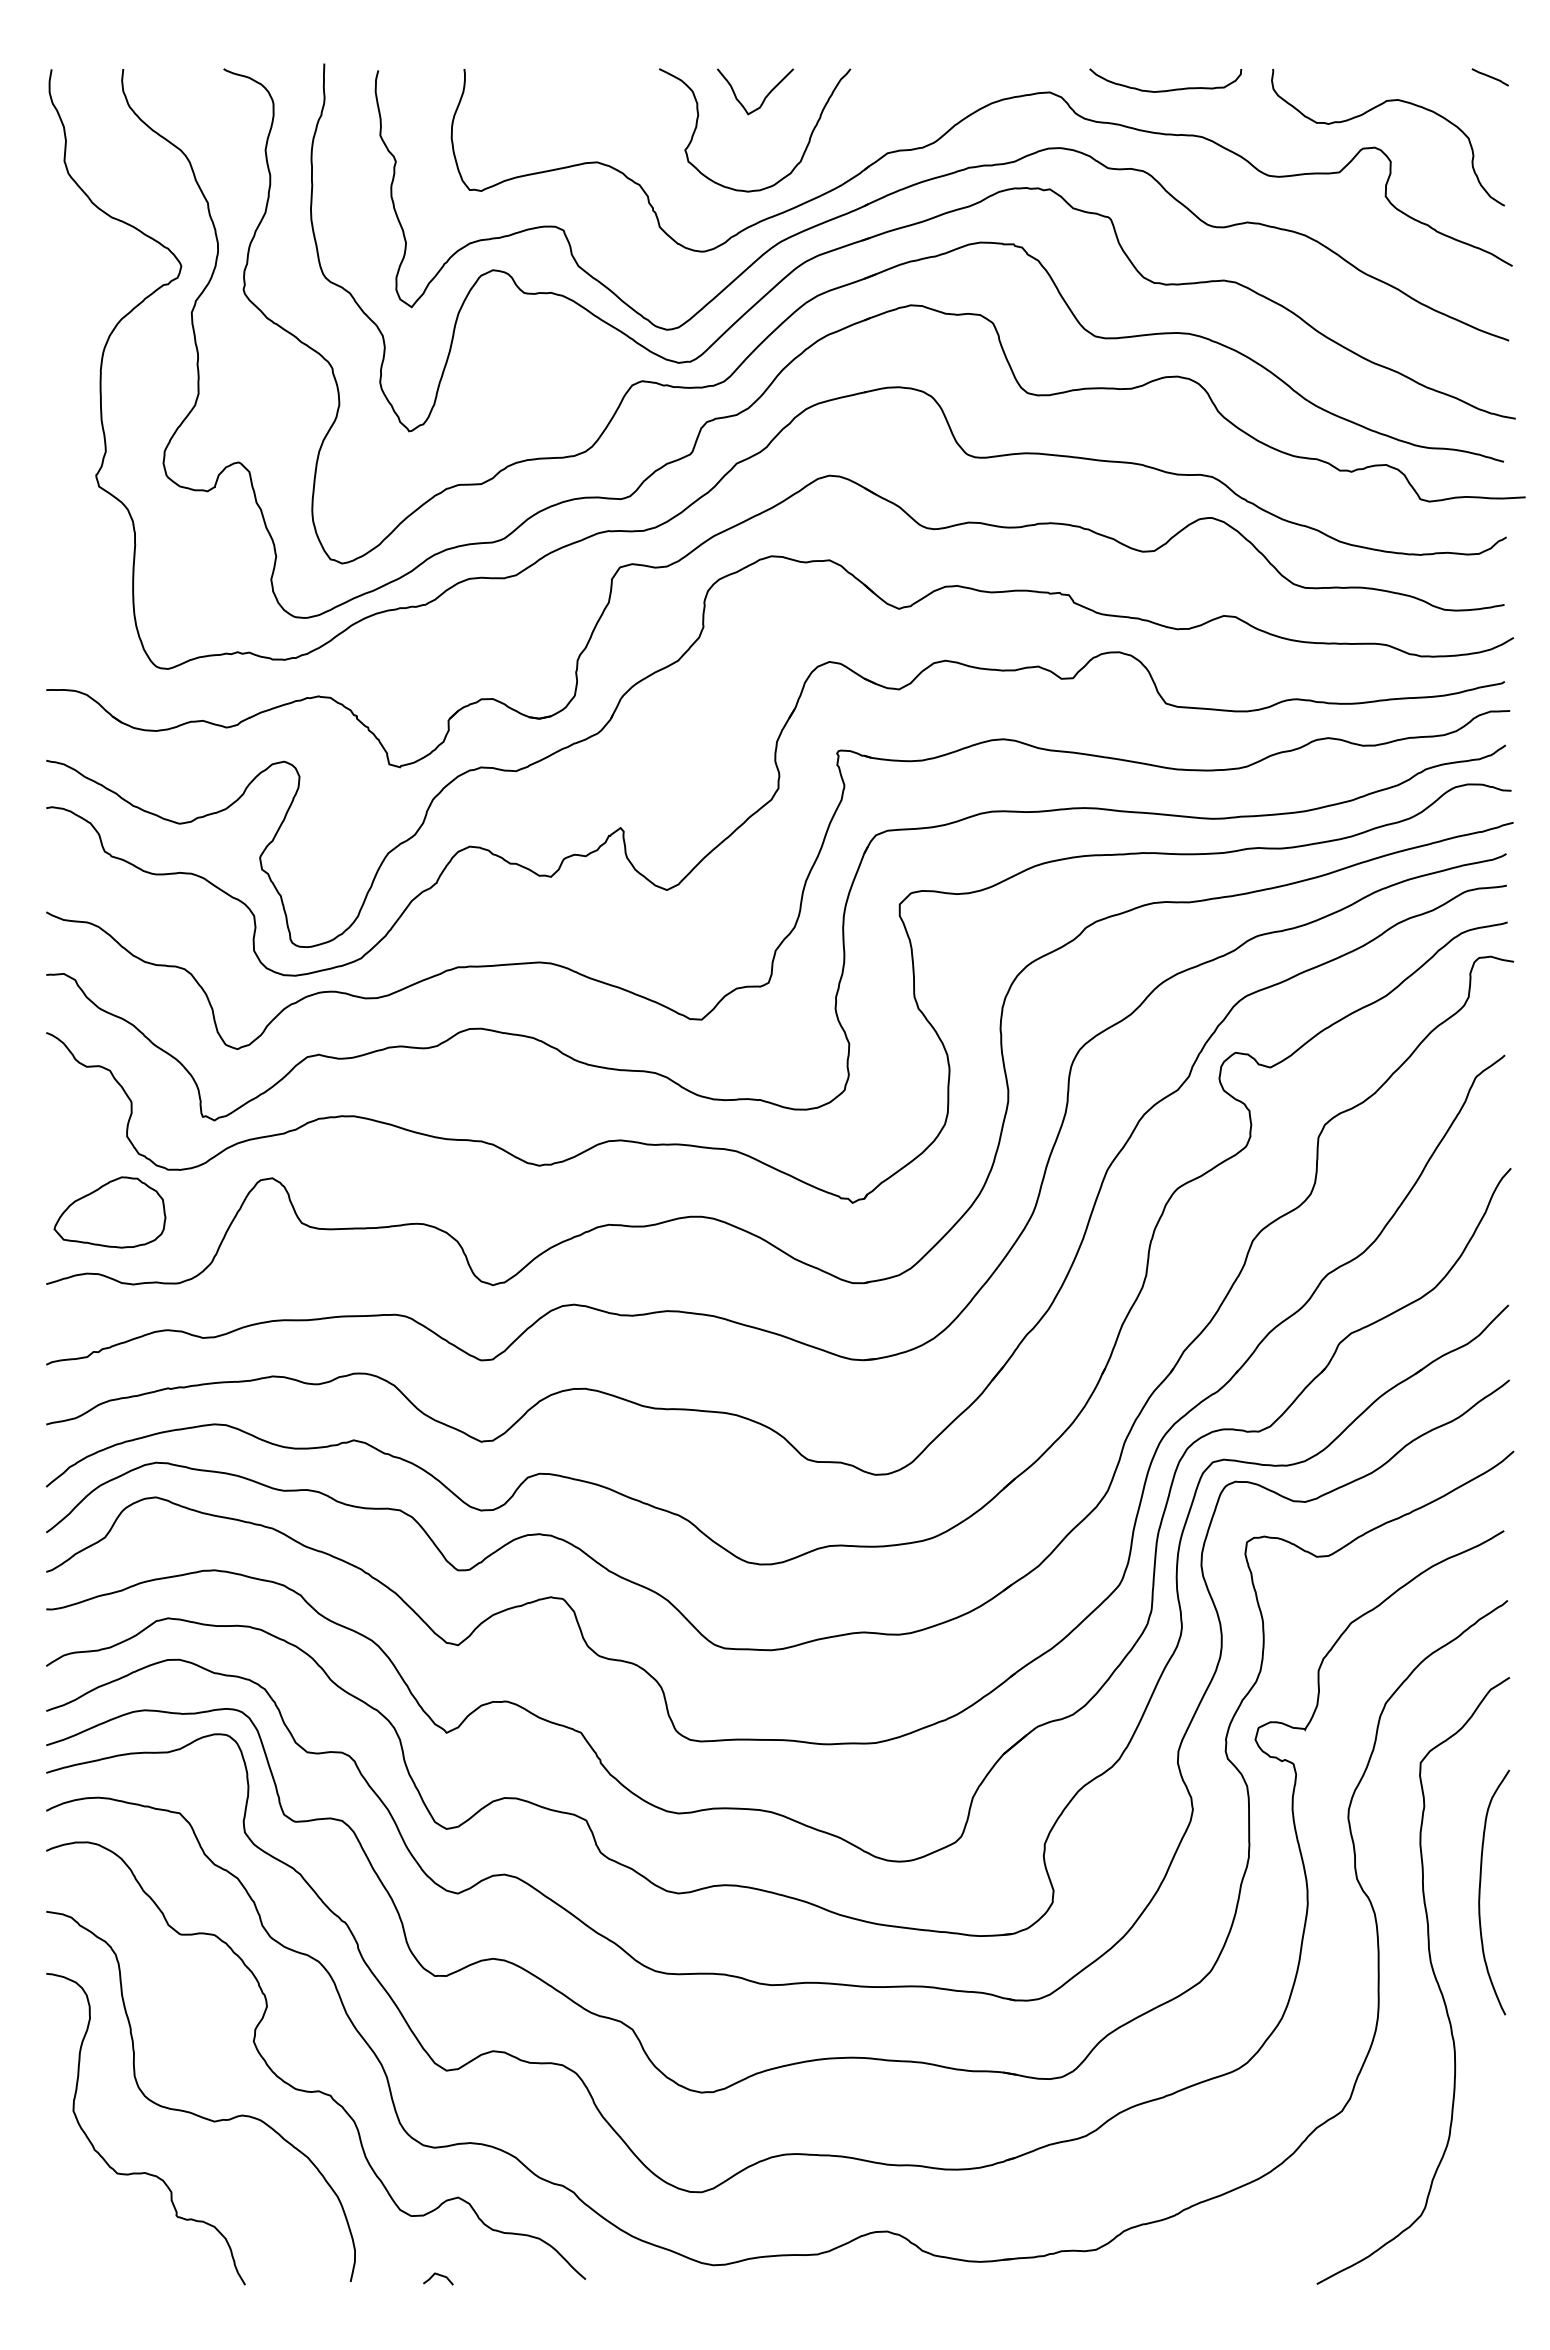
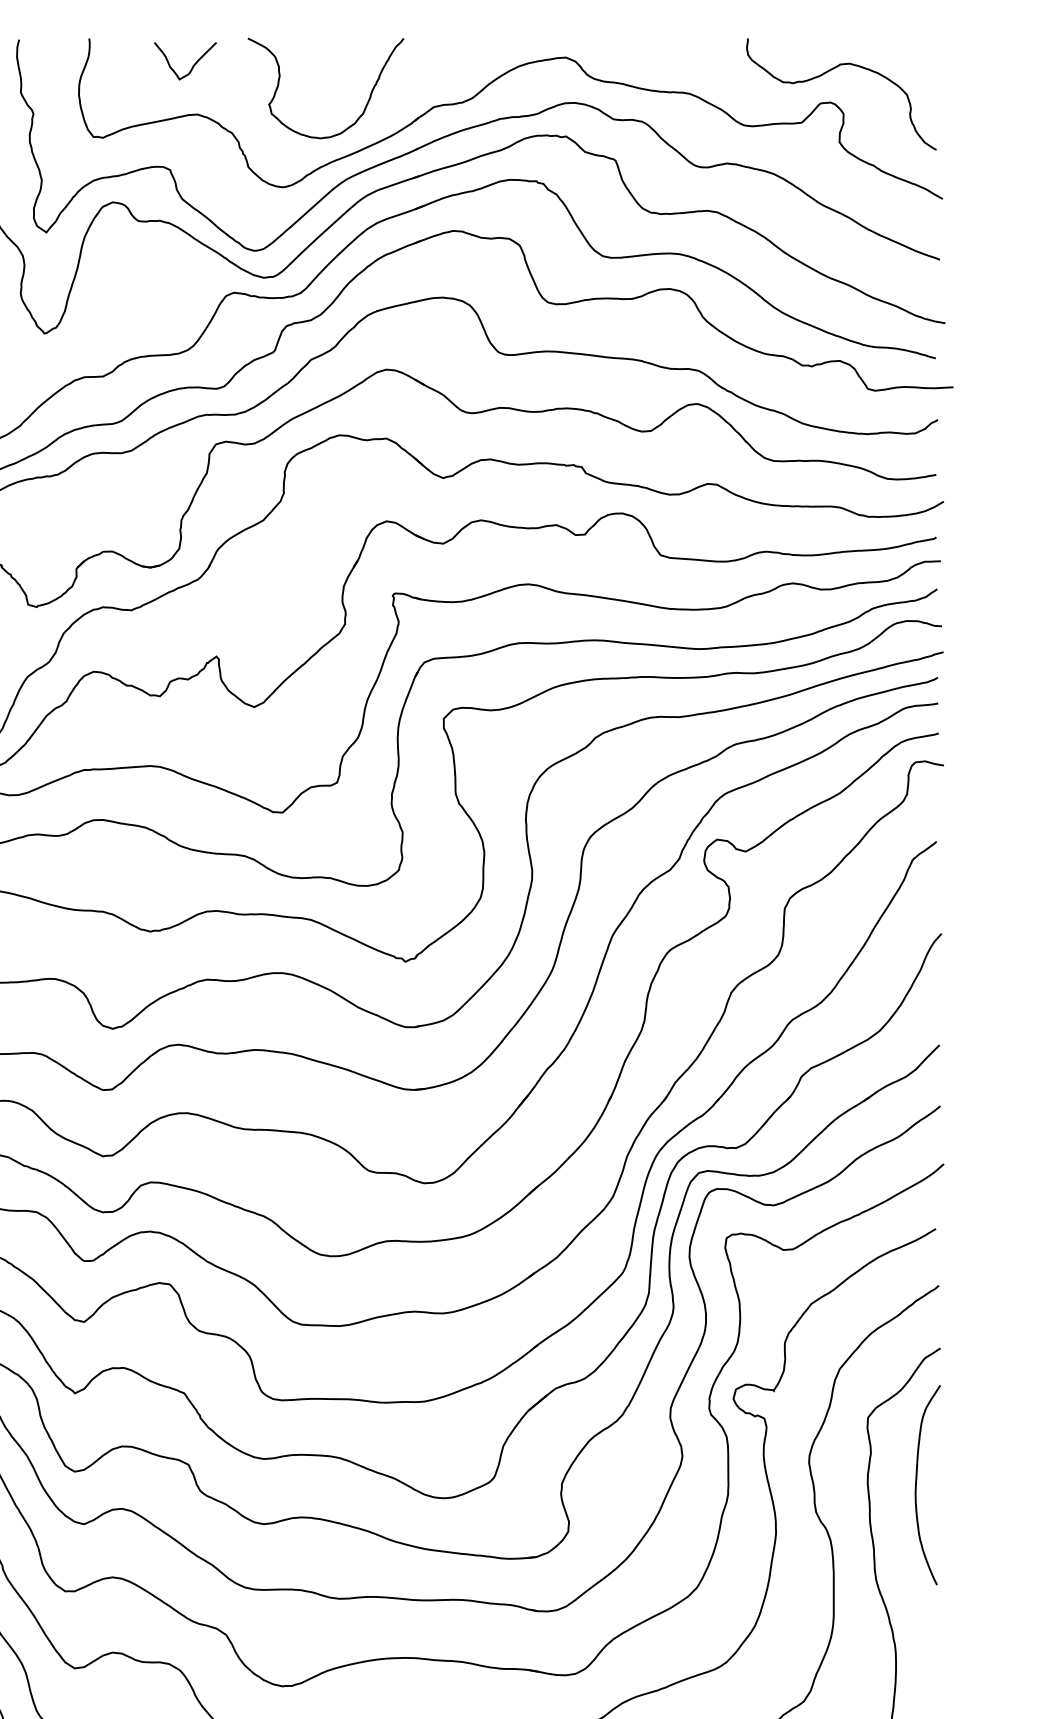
line: (1489, 77) -> (924, 45), removed
curve: (1168, 89) -> (662, 55), removed
curve: (764, 97) -> (192, 65), moved
curve: (1480, 1892) -> (916, 1485), moved

